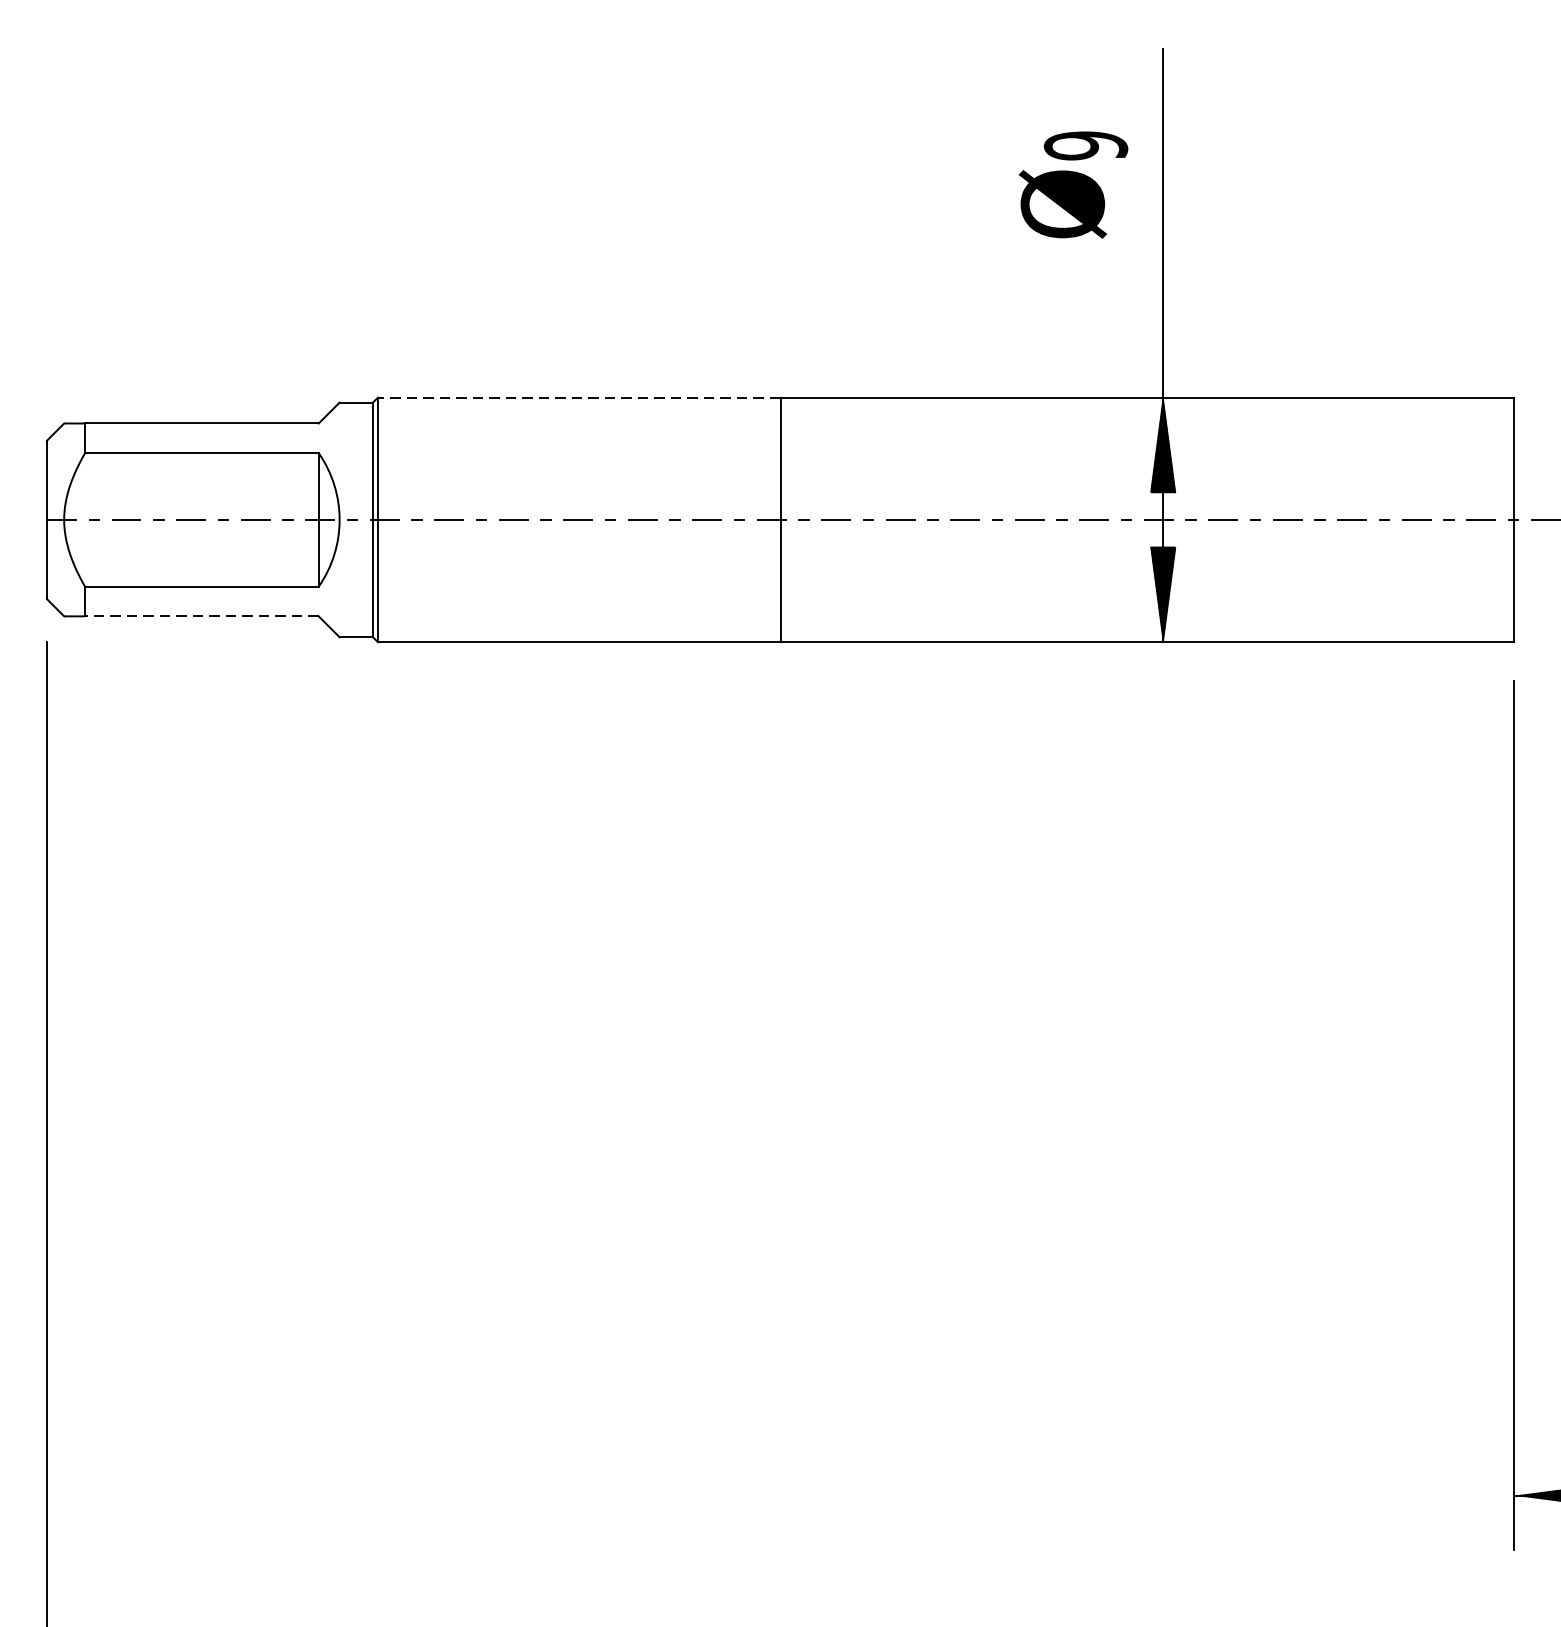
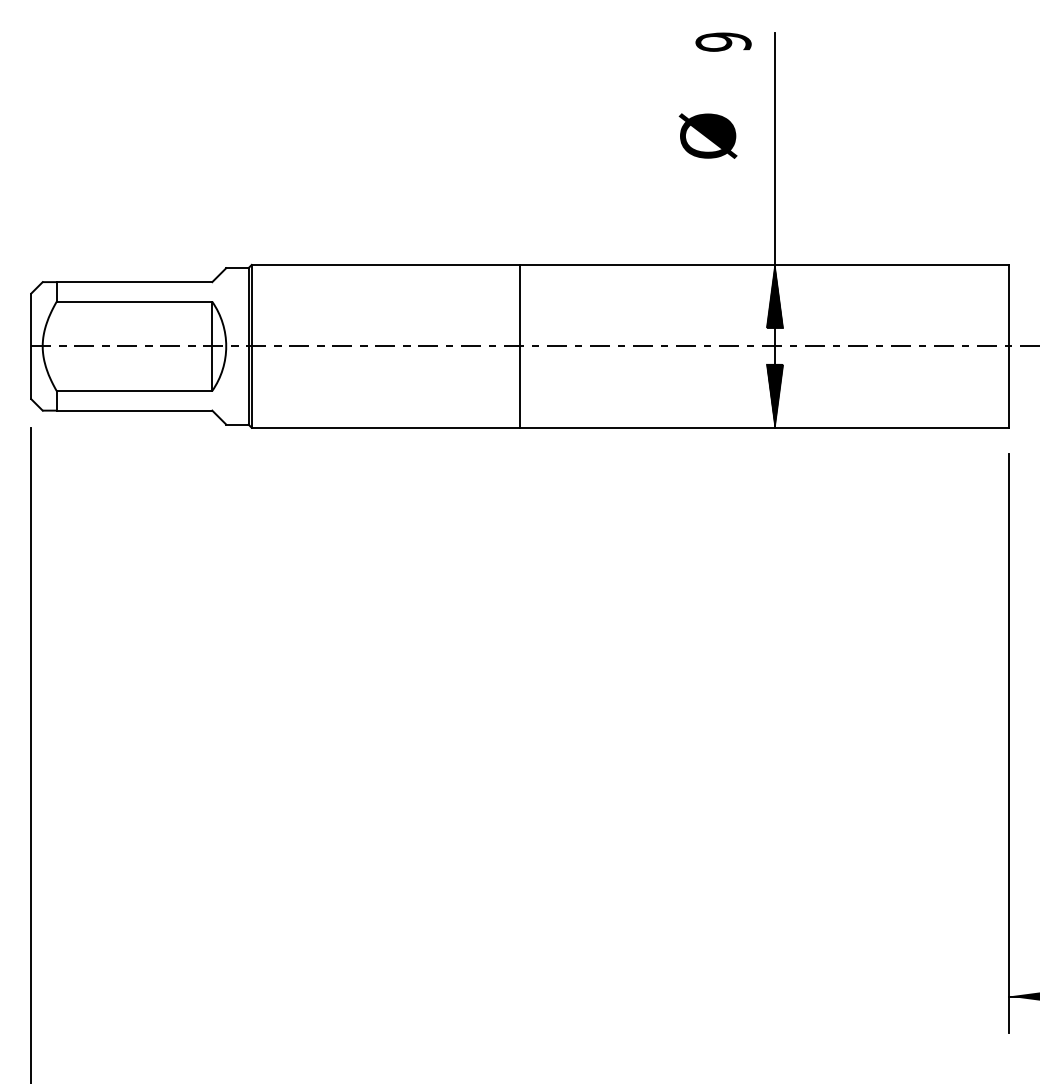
text: (1085, 144) -> (723, 41), moved
line: (578, 397) -> (385, 264), dashed -> solid
line: (201, 616) -> (134, 410), dashed -> solid

